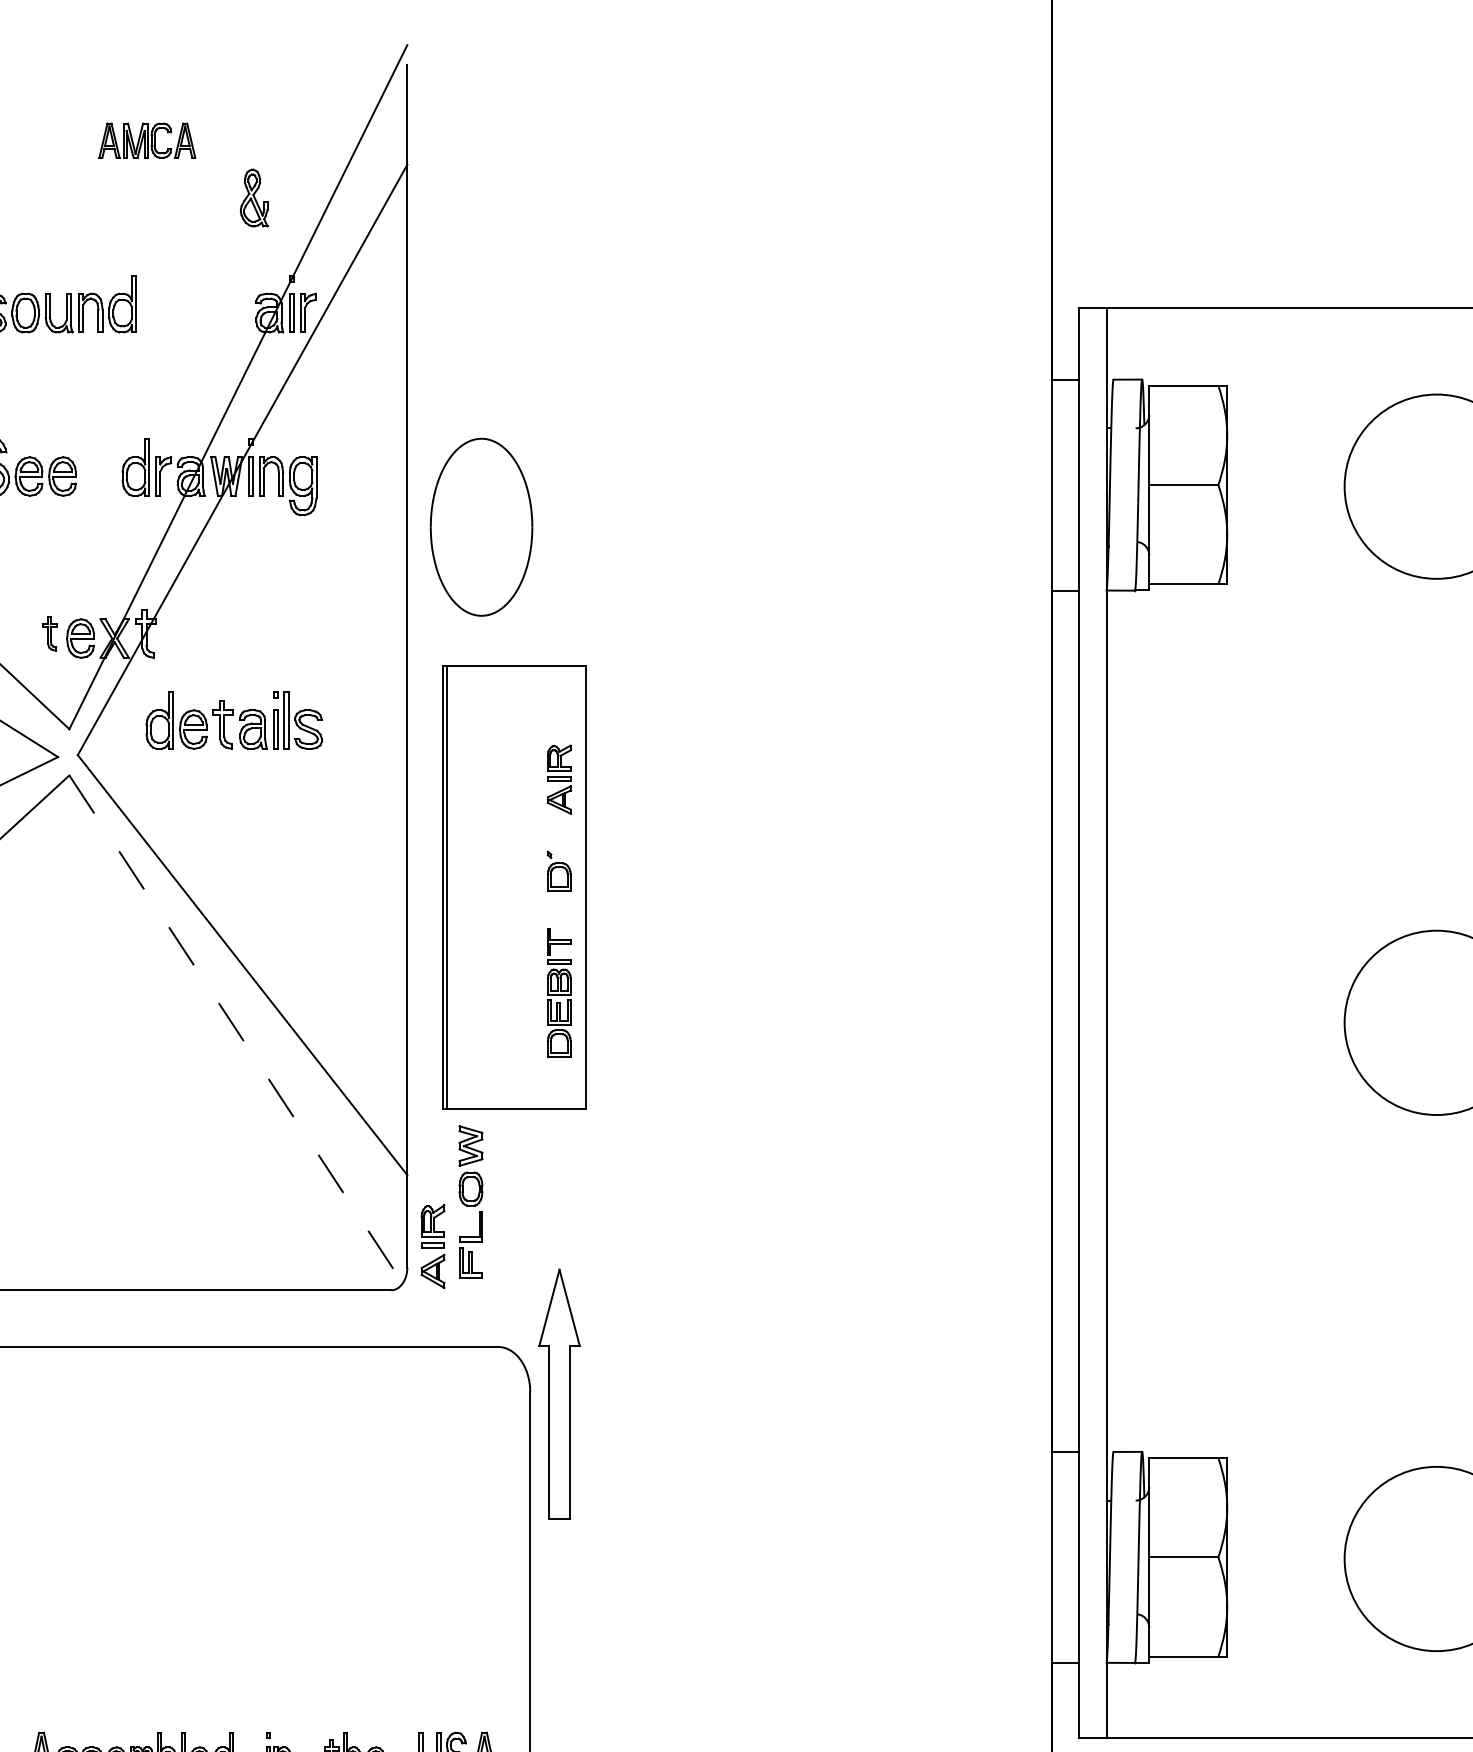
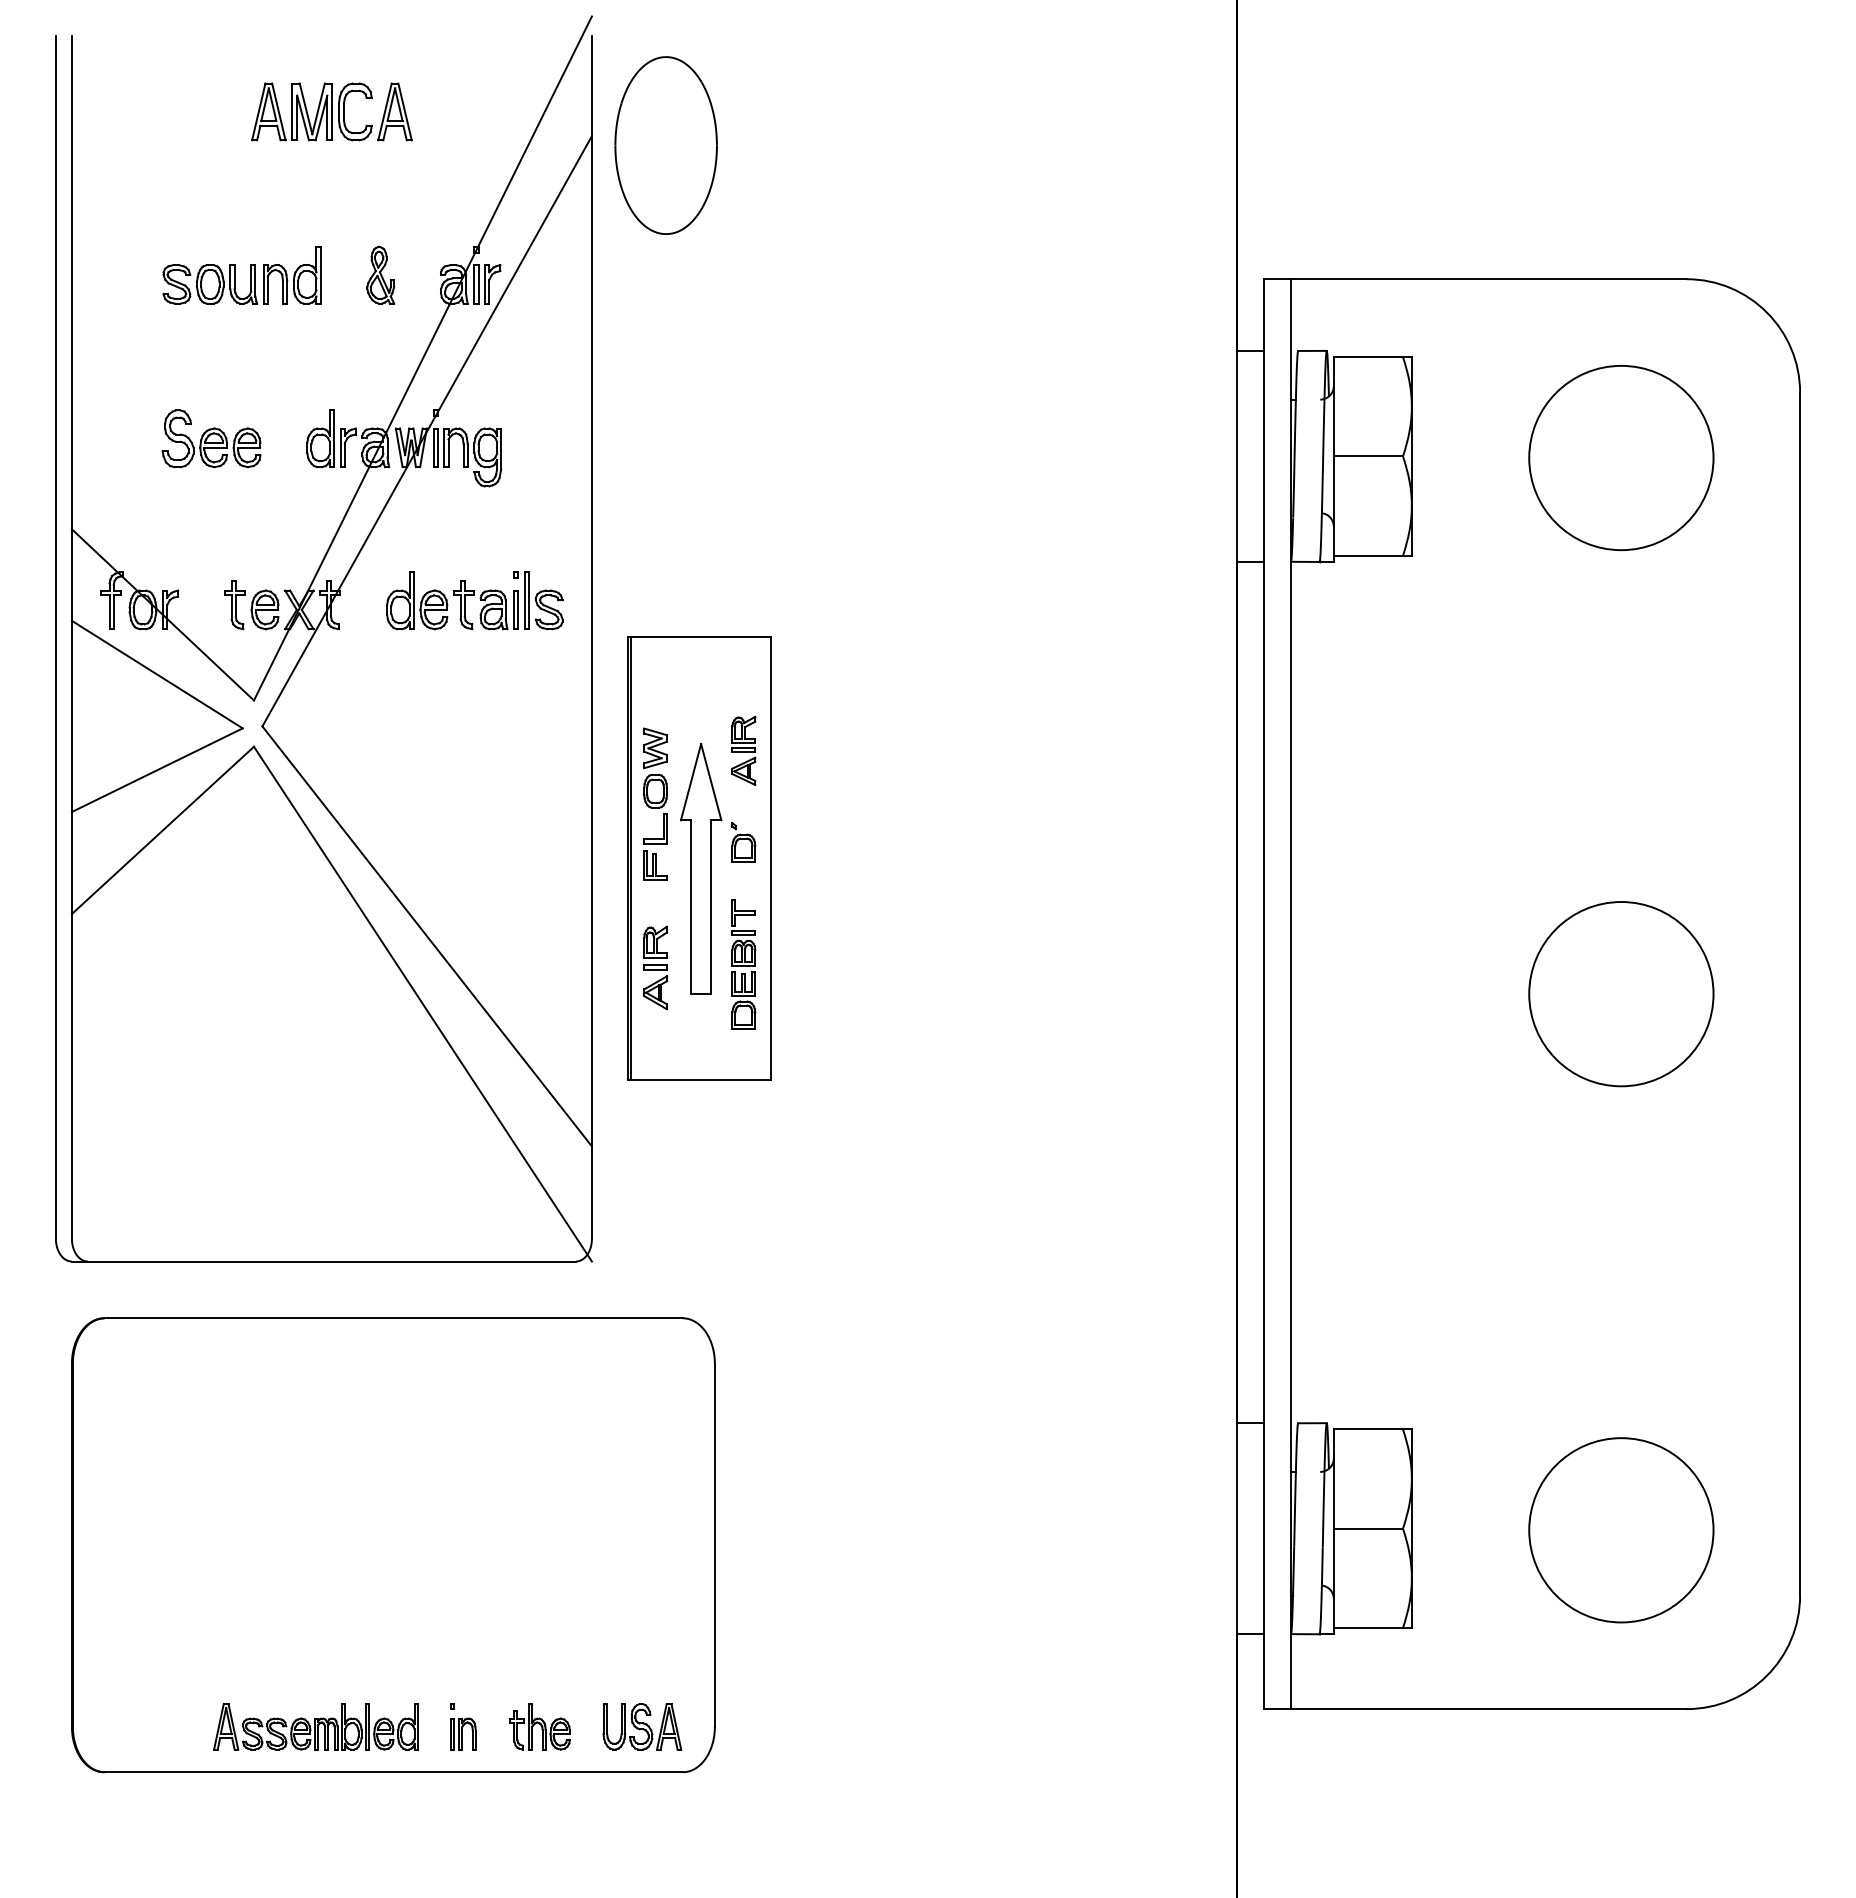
part: (146, 140) -> (331, 111), size x1.67
part: (253, 198) -> (380, 275), moved
part: (480, 527) -> (665, 145), moved
part: (49, 634) -> (234, 605), size x1.43
part: (233, 720) -> (474, 600), moved
line: (237, 1033) -> (422, 1004), dashed -> solid
part: (470, 1201) -> (655, 803), moved
part: (432, 1246) -> (655, 967), moved
part: (559, 1394) -> (701, 868), moved

